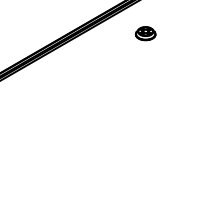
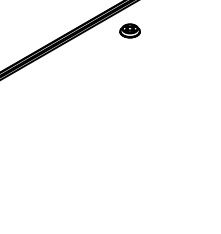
part: (145, 33) -> (129, 30), moved

